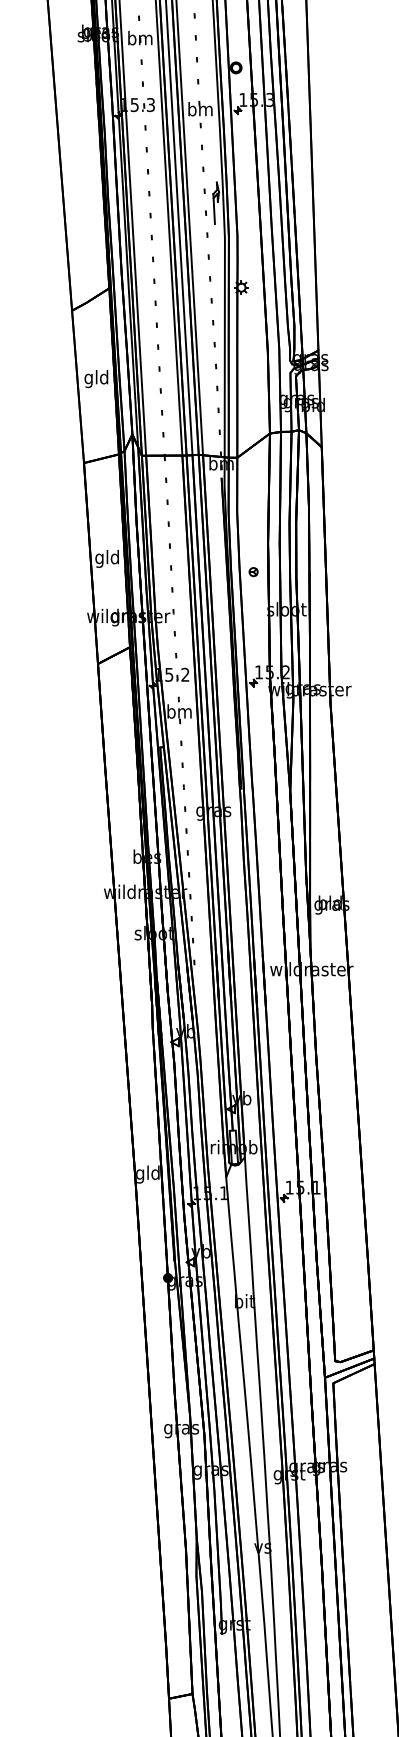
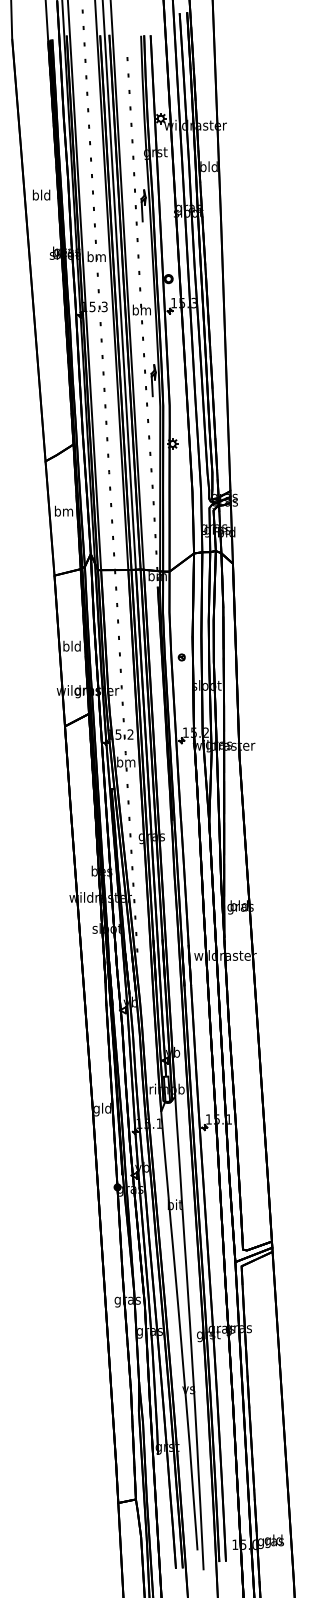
text: (97, 378) -> (64, 512), gld -> bm
text: (99, 558) -> (66, 647), gld -> bld

